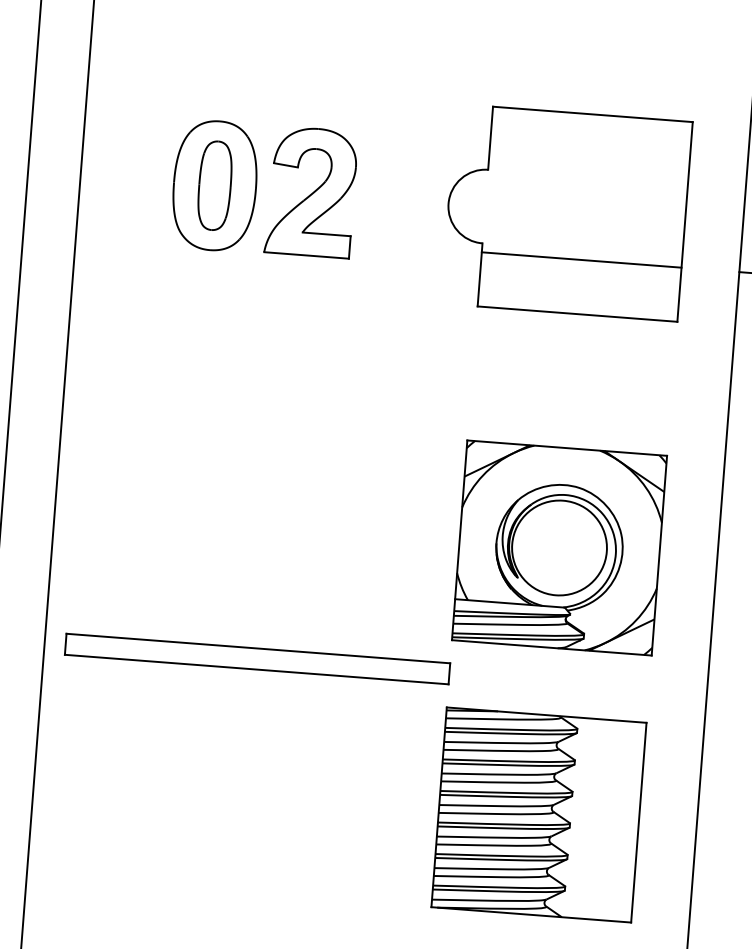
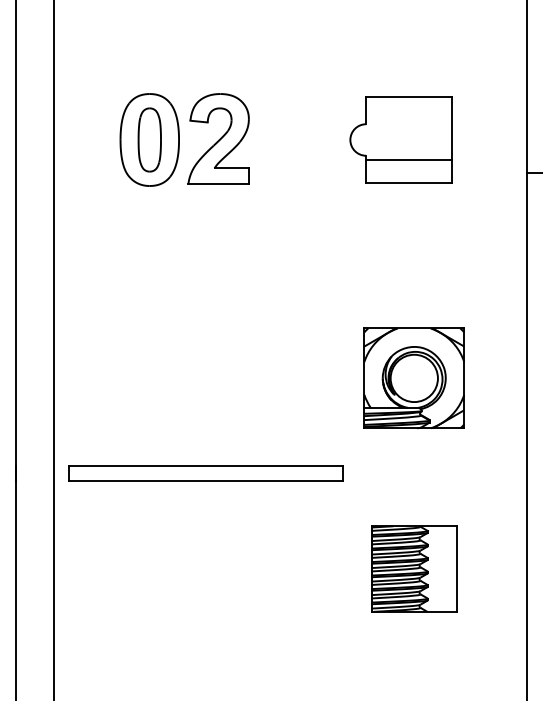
part: (566, 212) -> (400, 139), size x0.6
part: (559, 548) -> (414, 378), size x0.7
part: (539, 814) -> (414, 568), size x0.6

